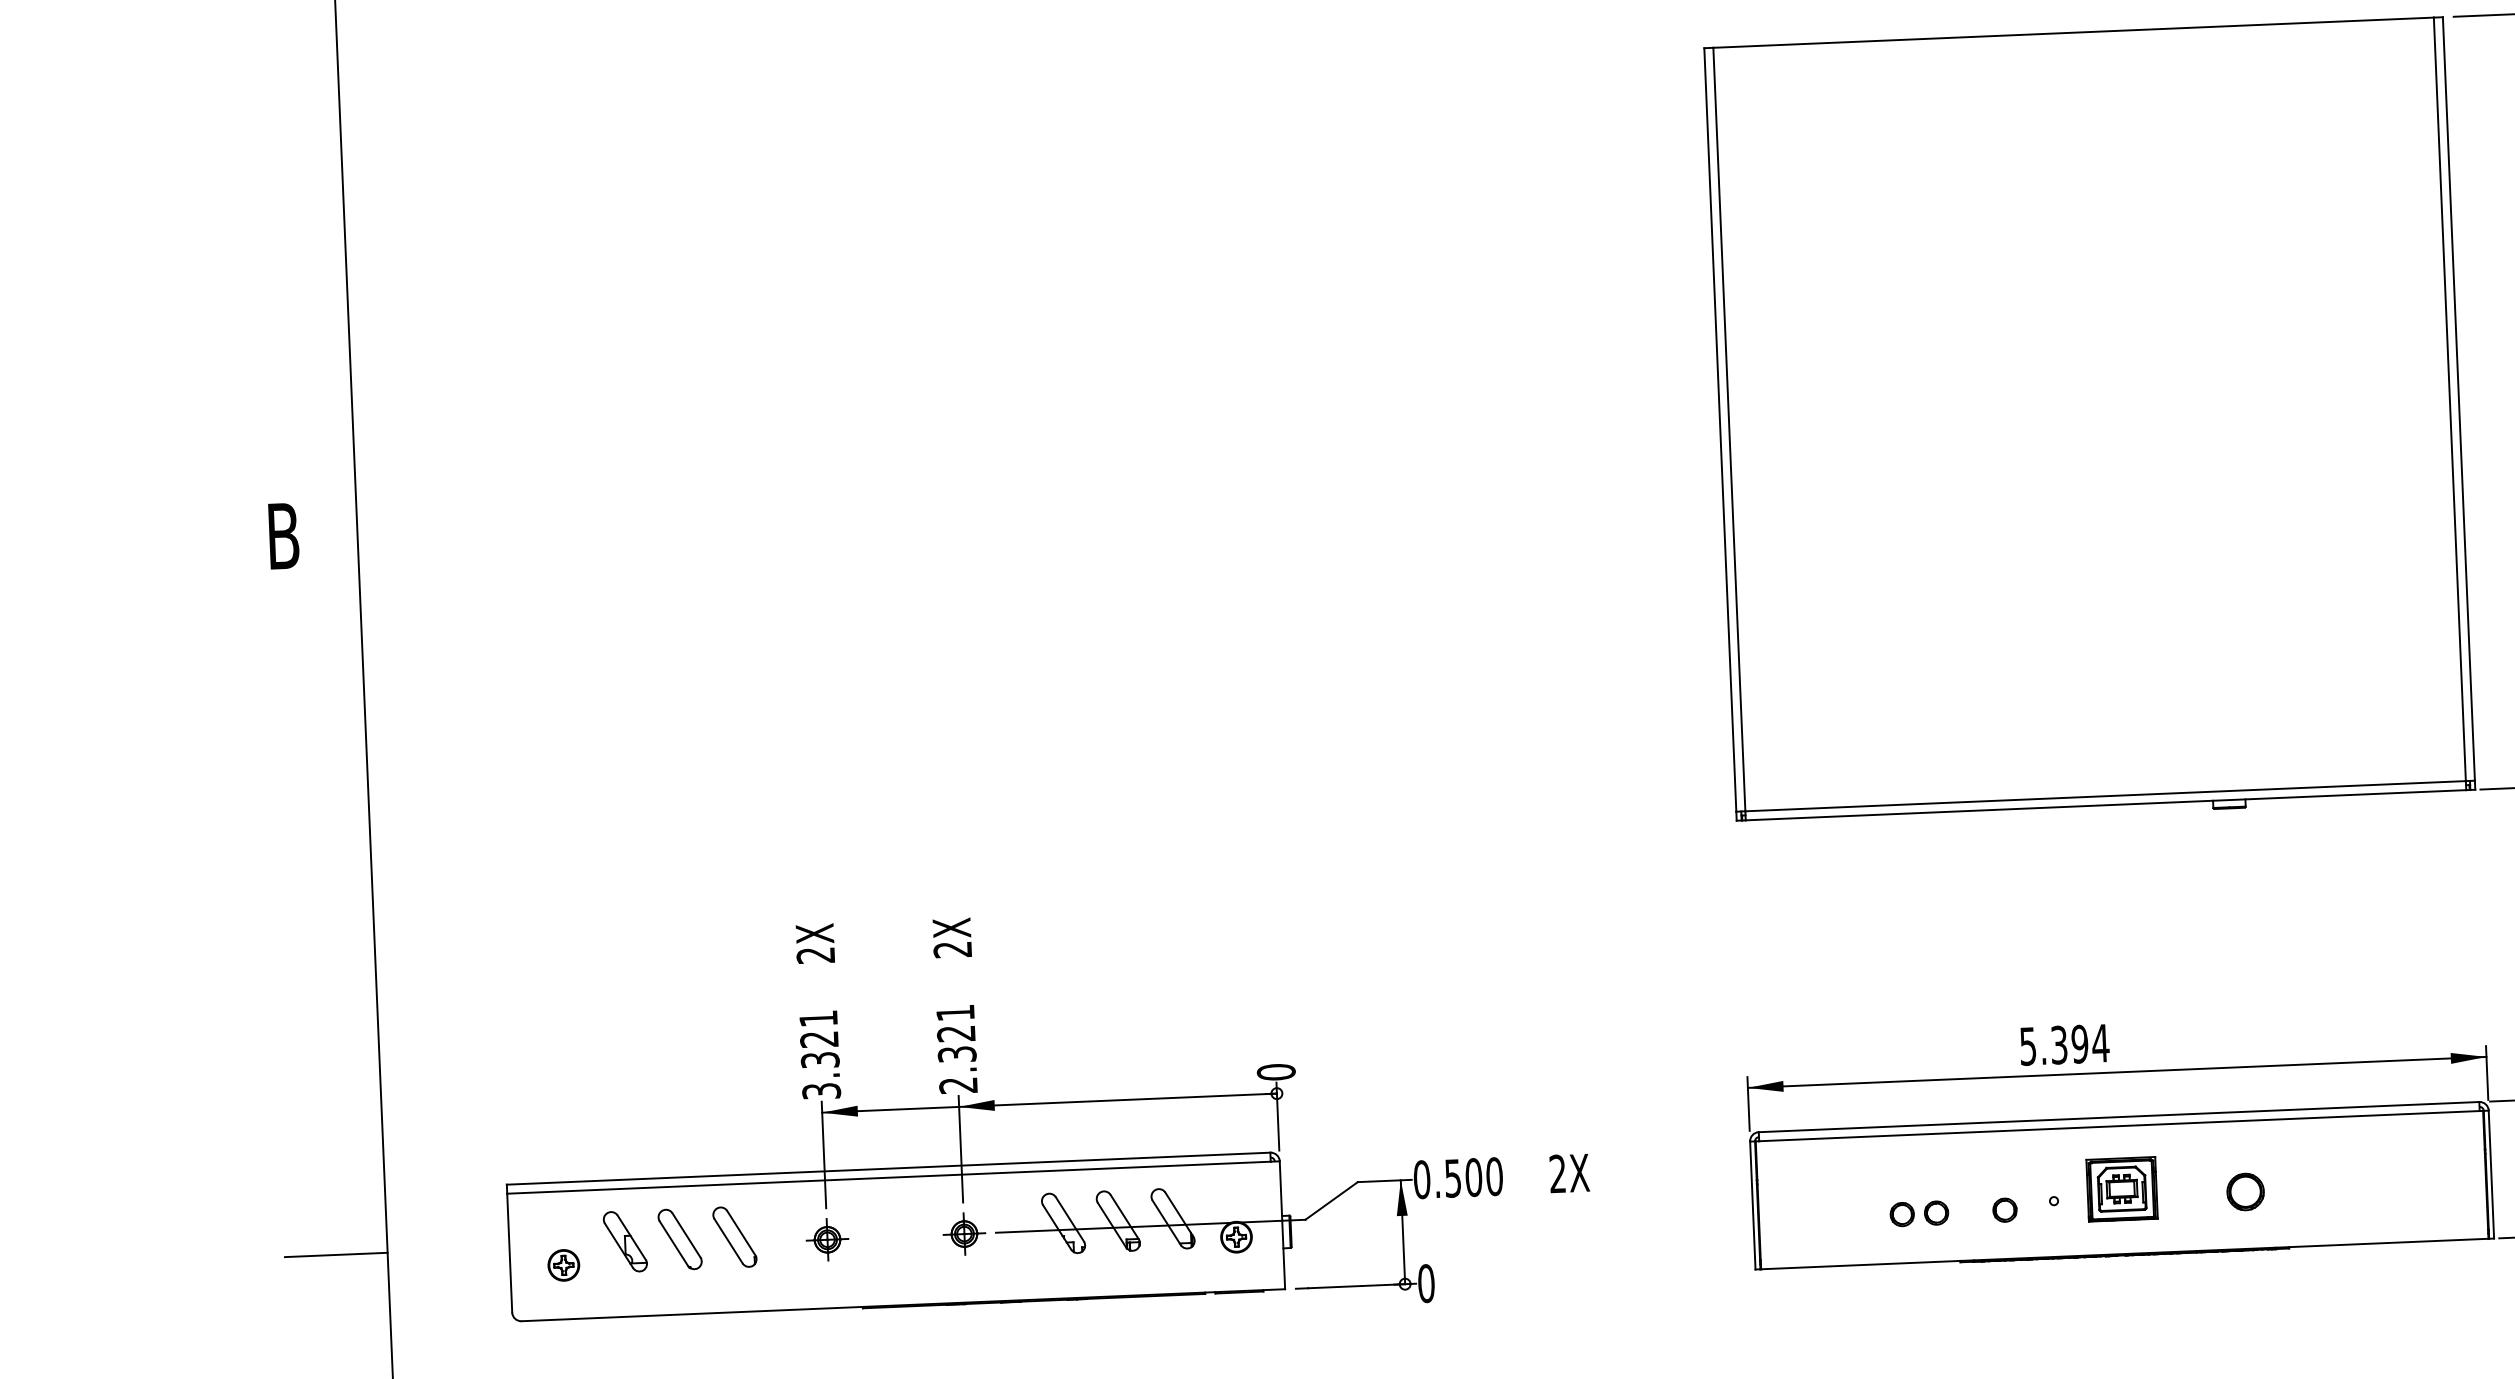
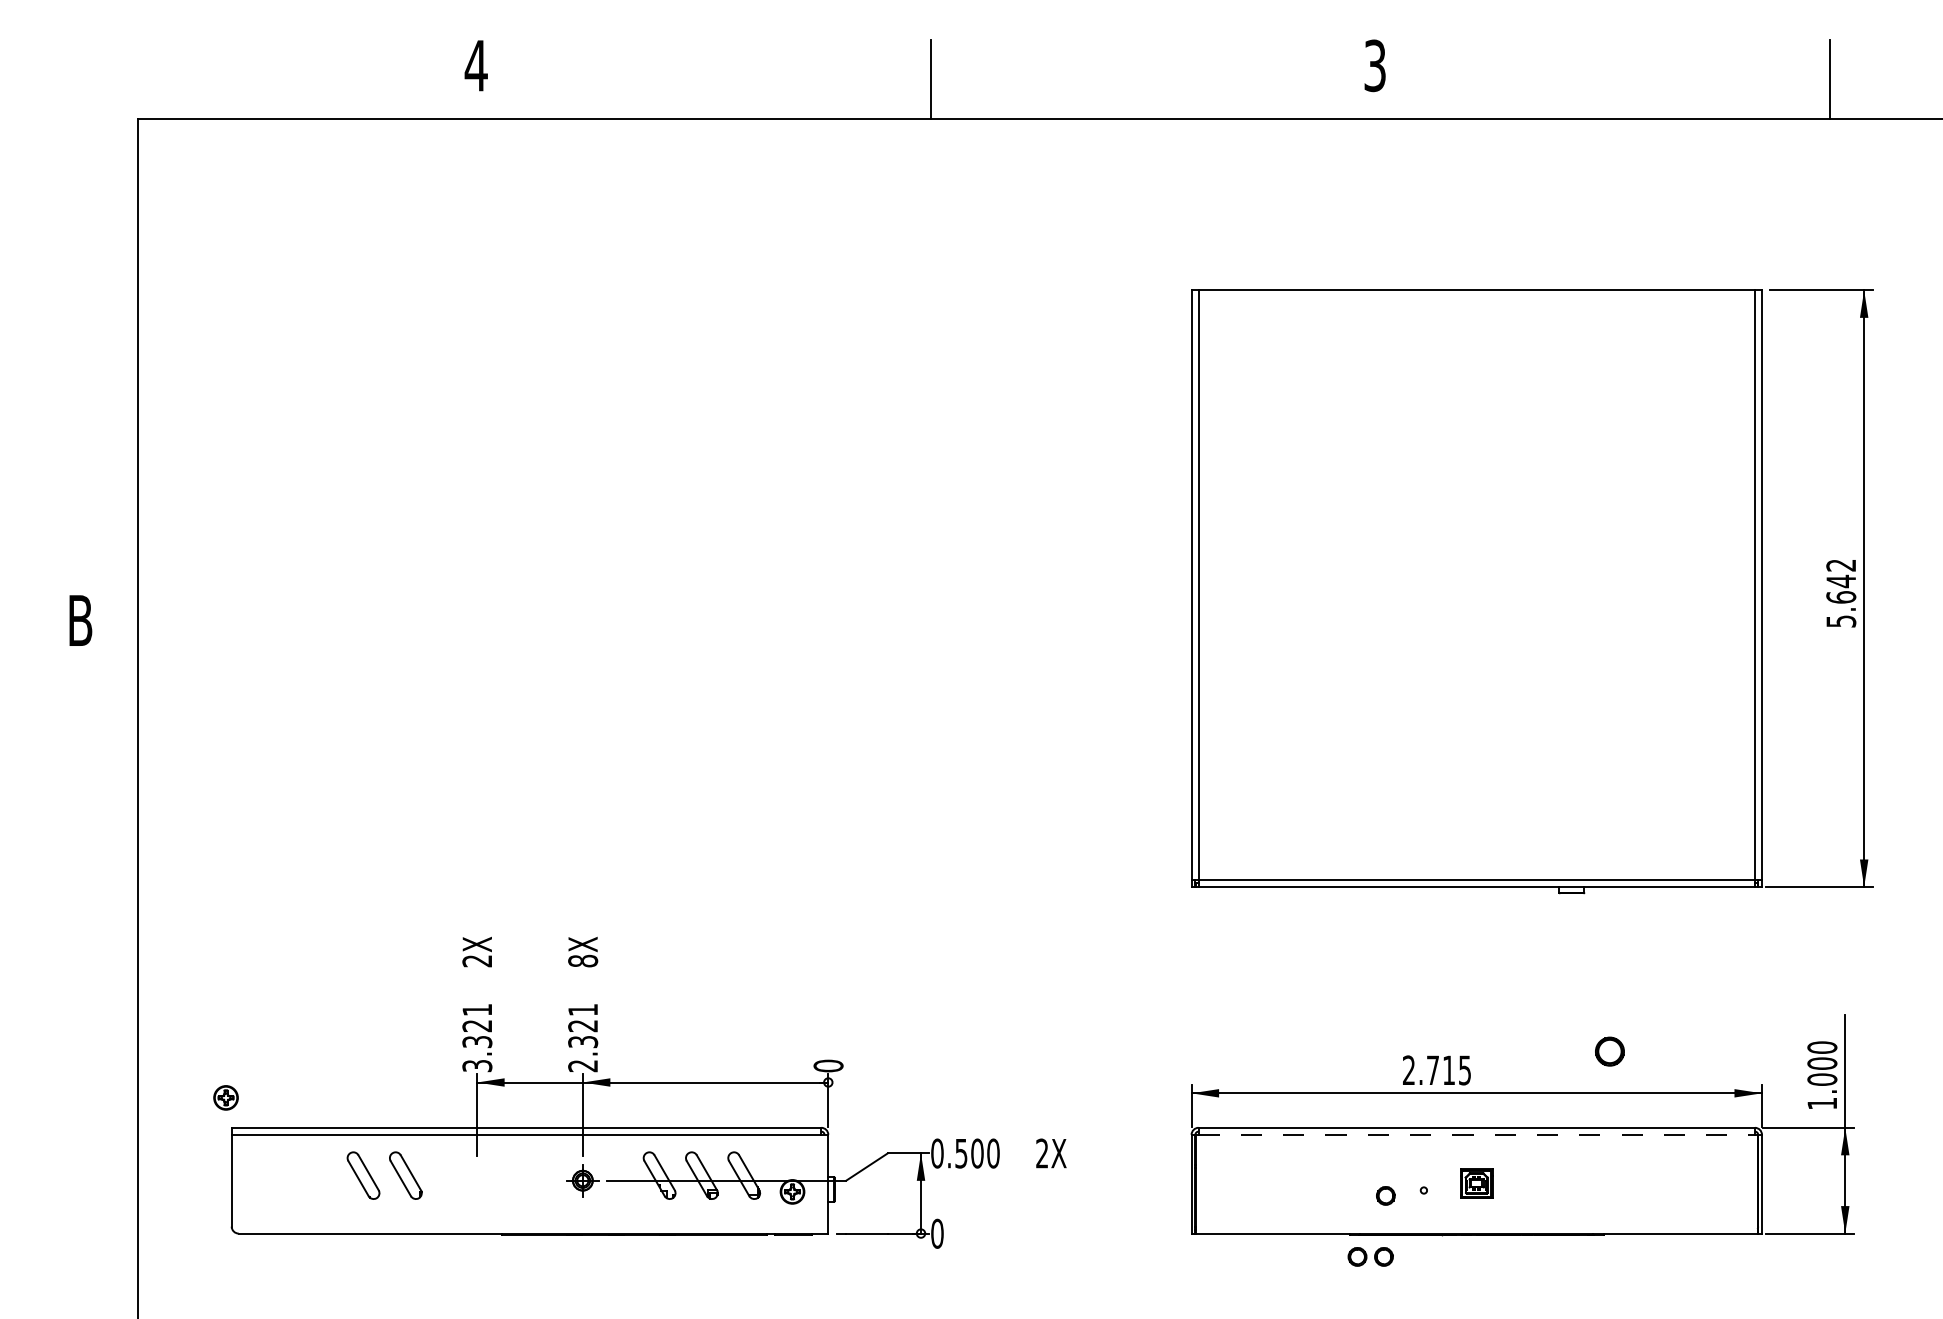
text: (953, 948) -> (583, 960), 2X -> 8X
text: (2065, 1045) -> (1437, 1070), 5.394 -> 2.715
line: (2120, 1125) -> (1477, 1134), solid -> dashed
part: (2121, 1189) -> (1476, 1183), size x0.6
part: (2245, 1191) -> (1609, 1051), moved
part: (1919, 1213) -> (1370, 1256), moved
part: (826, 1239) -> (476, 1180), removed
part: (625, 1241) -> (321, 1175), removed
line: (335, 1254) -> (97, 1176), removed
part: (563, 1264) -> (225, 1097), moved

